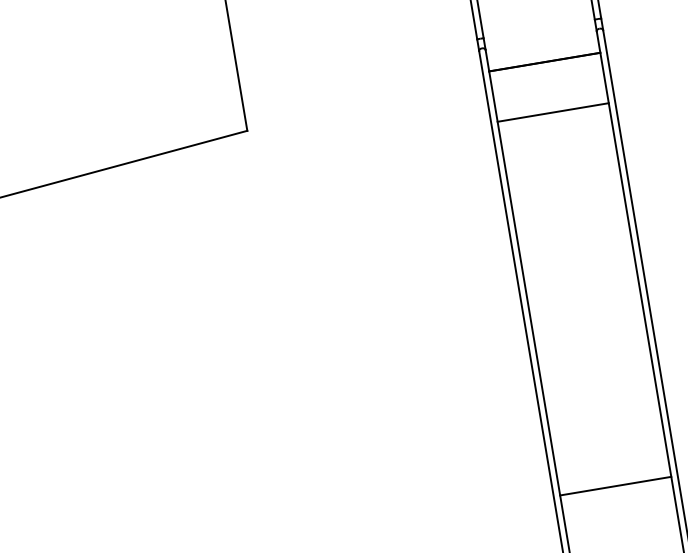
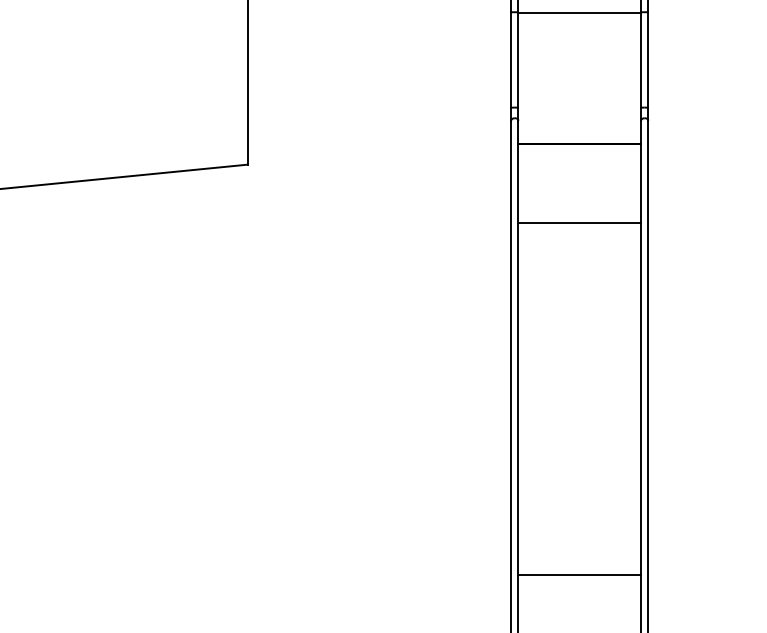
line: (552, 112) -> (579, 222), moved
line: (615, 486) -> (579, 574), moved

